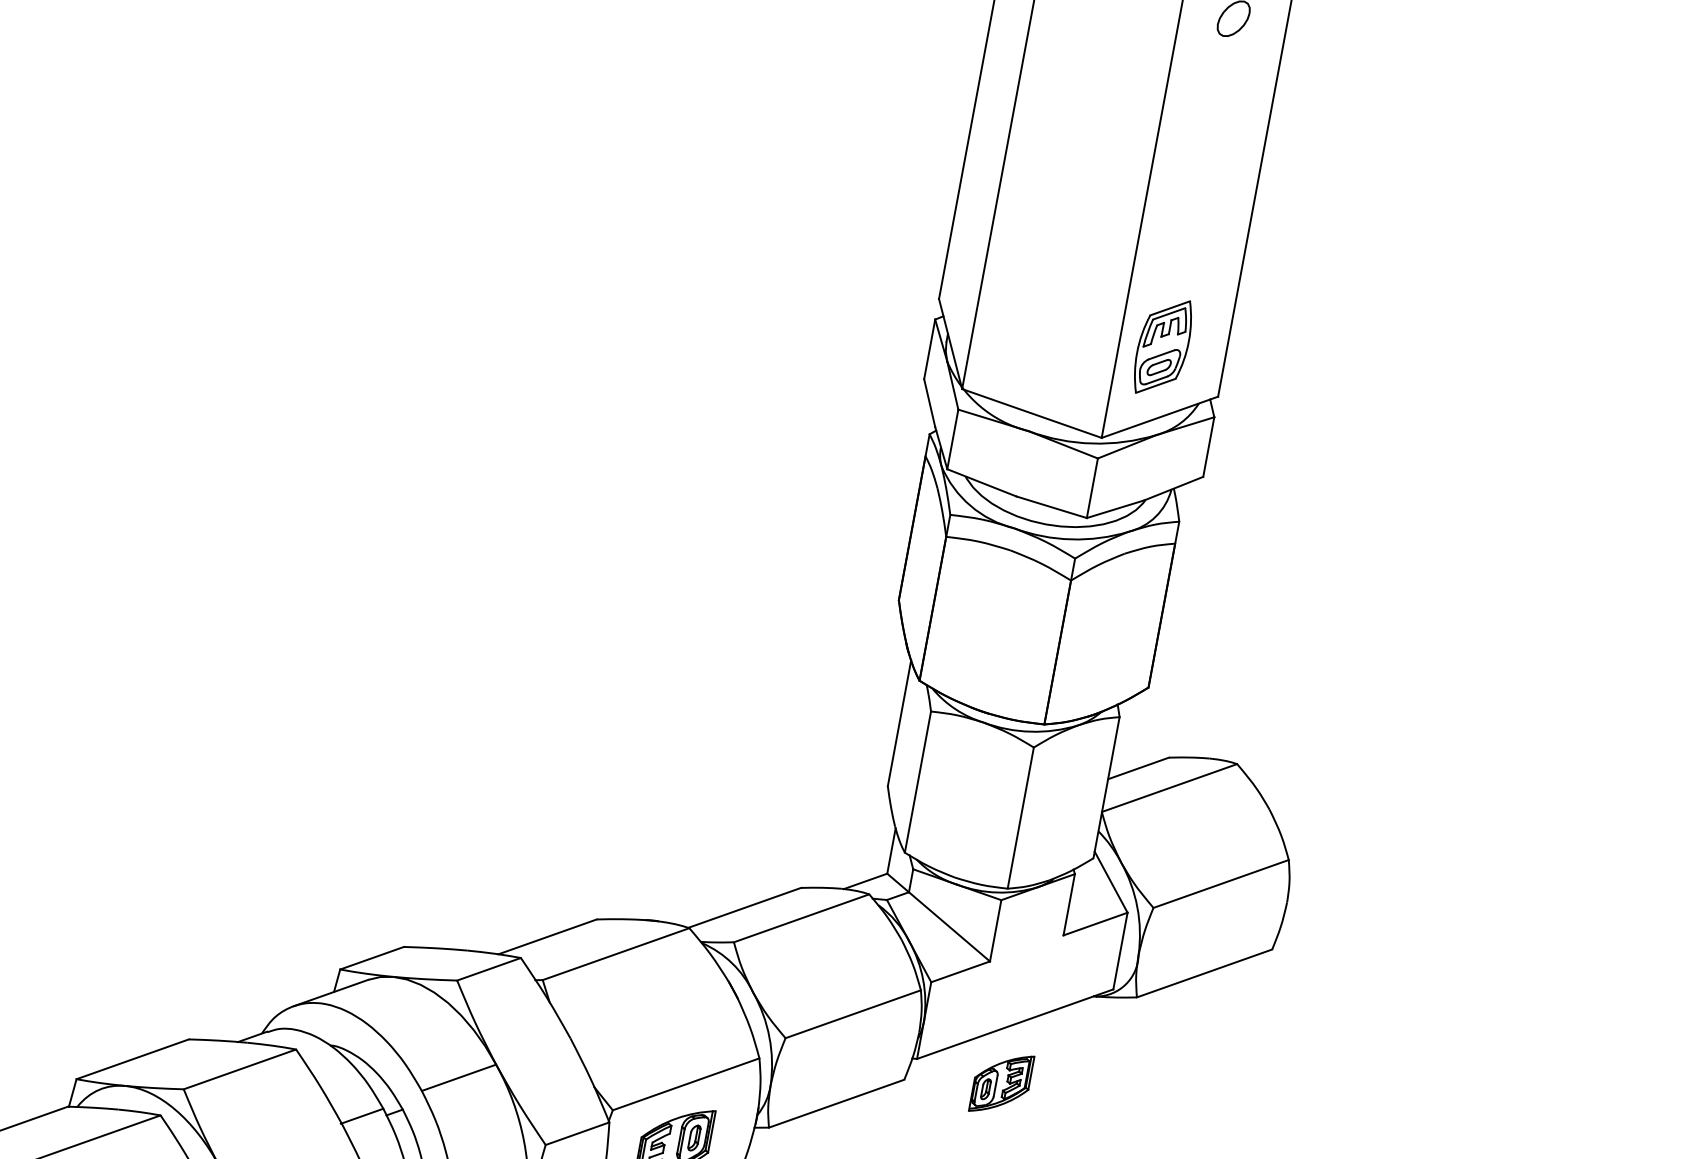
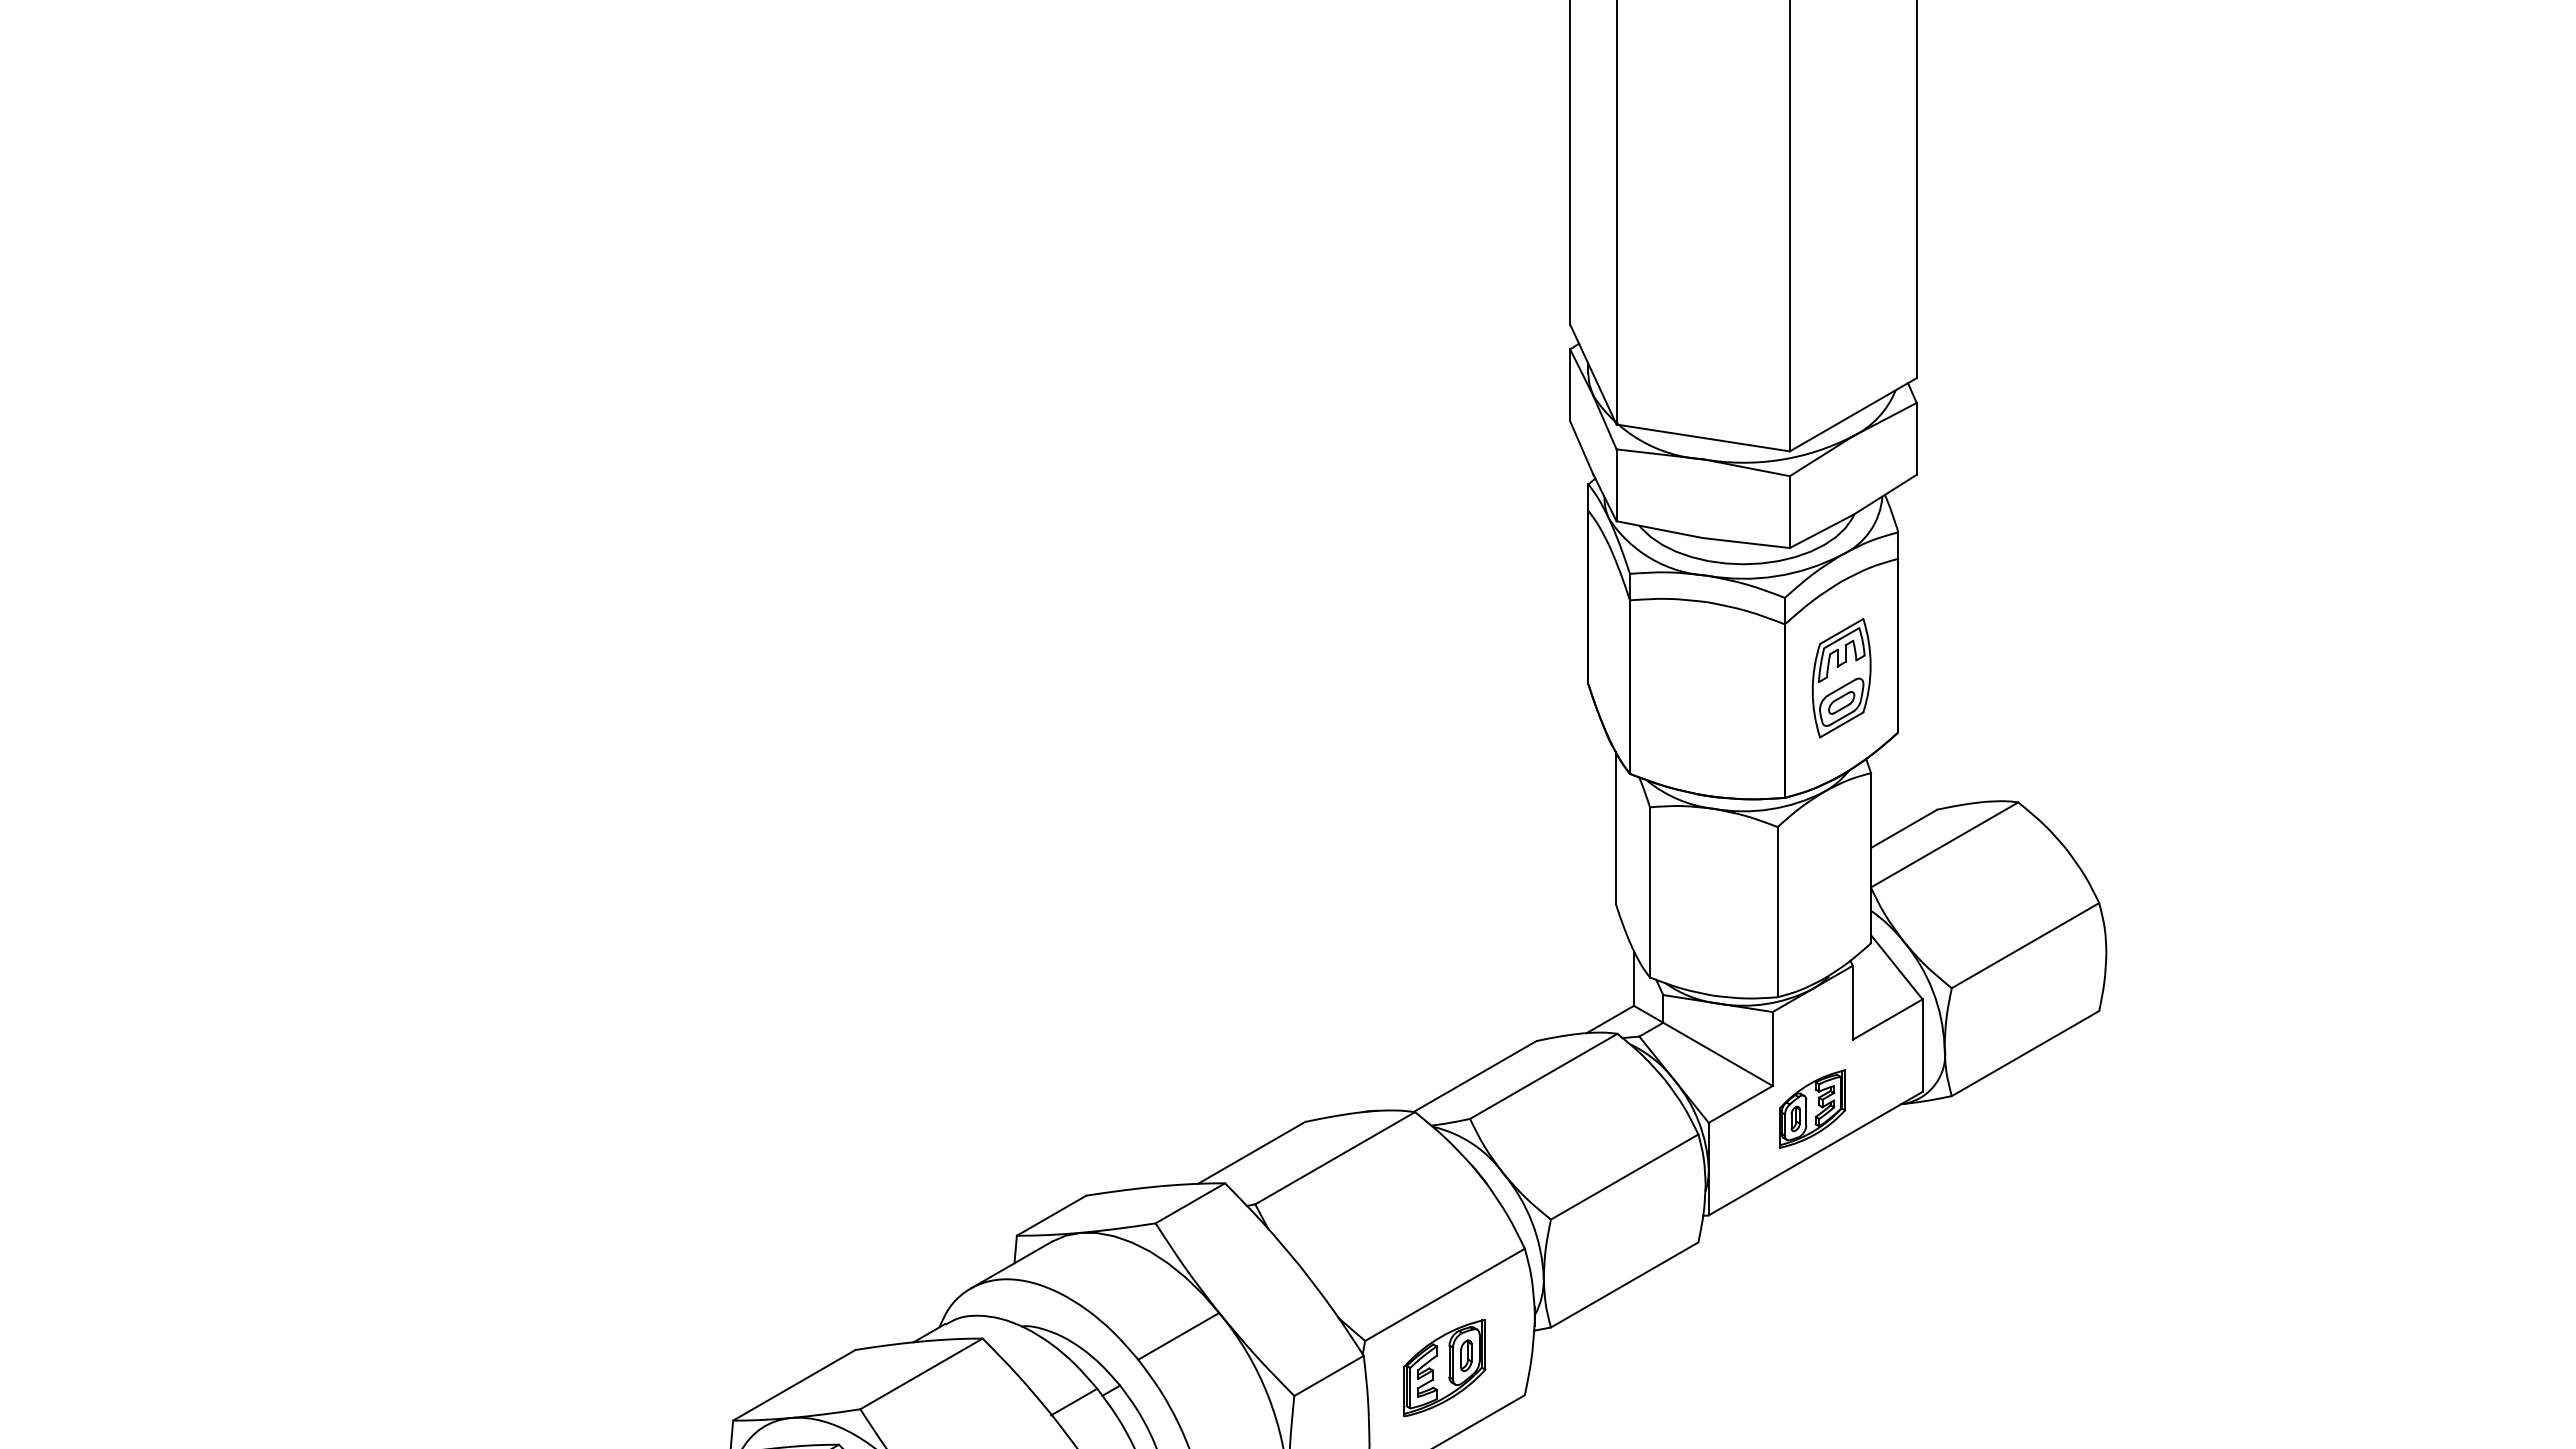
part: (1162, 347) -> (1841, 678), moved
part: (1001, 1083) -> (1812, 1108), moved

